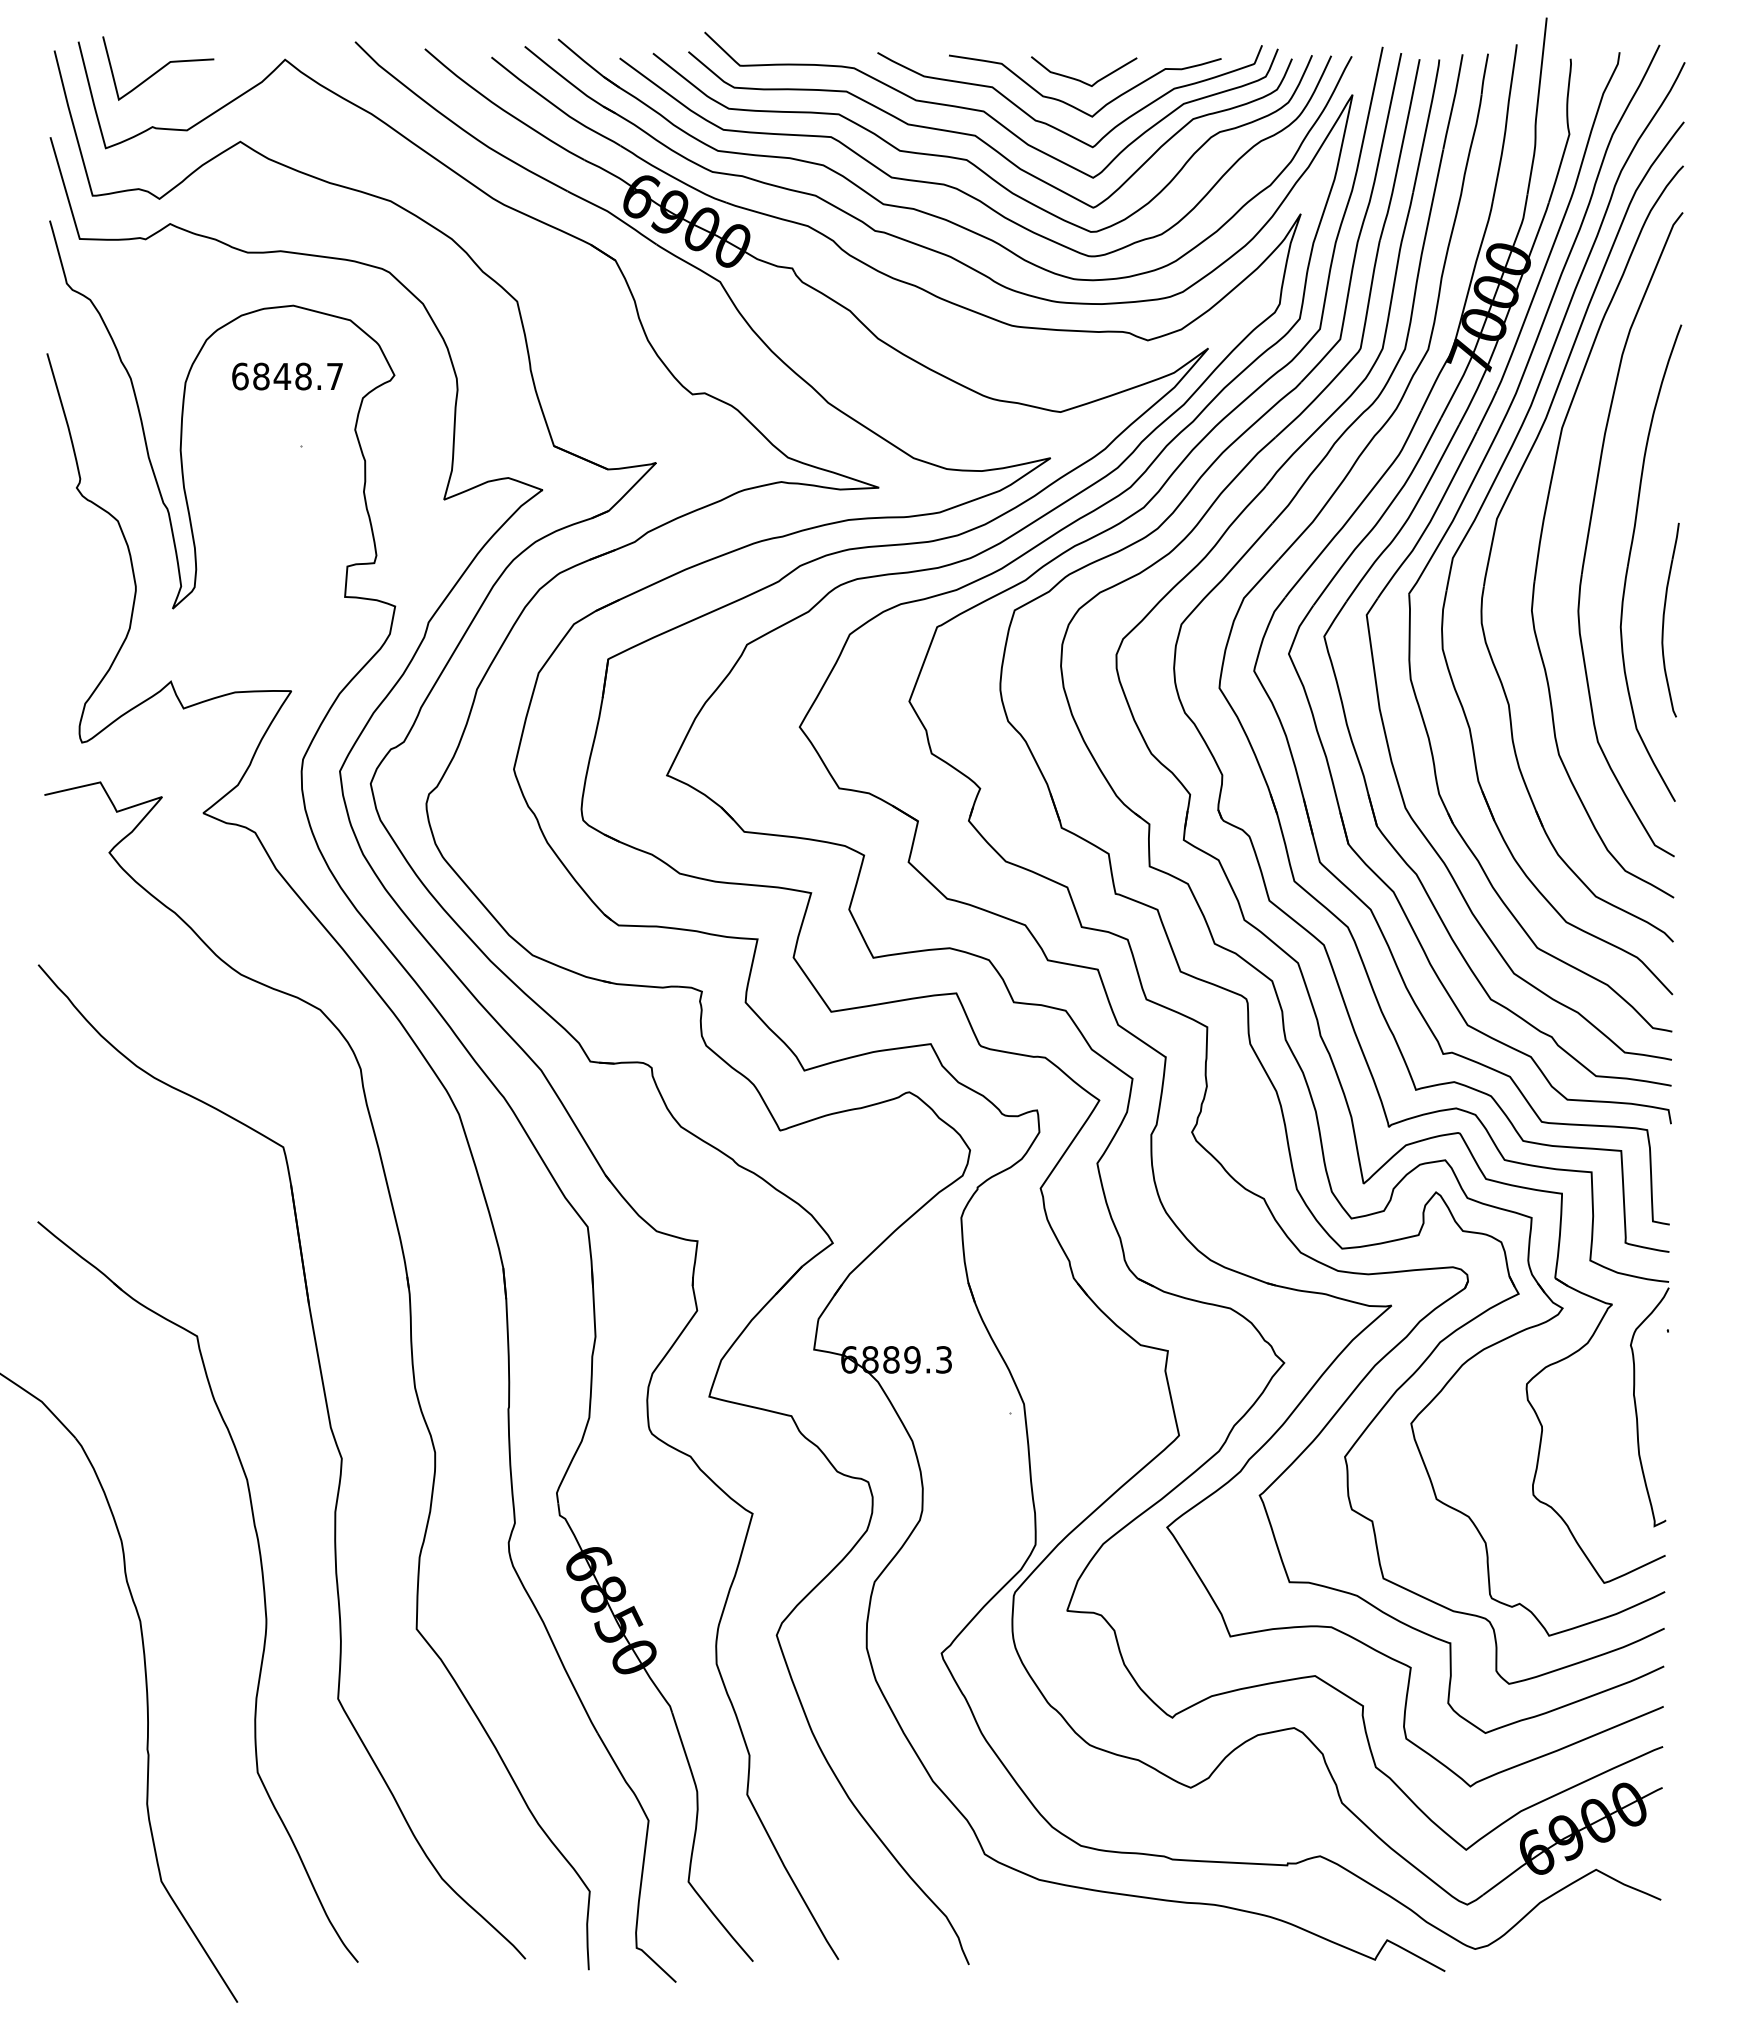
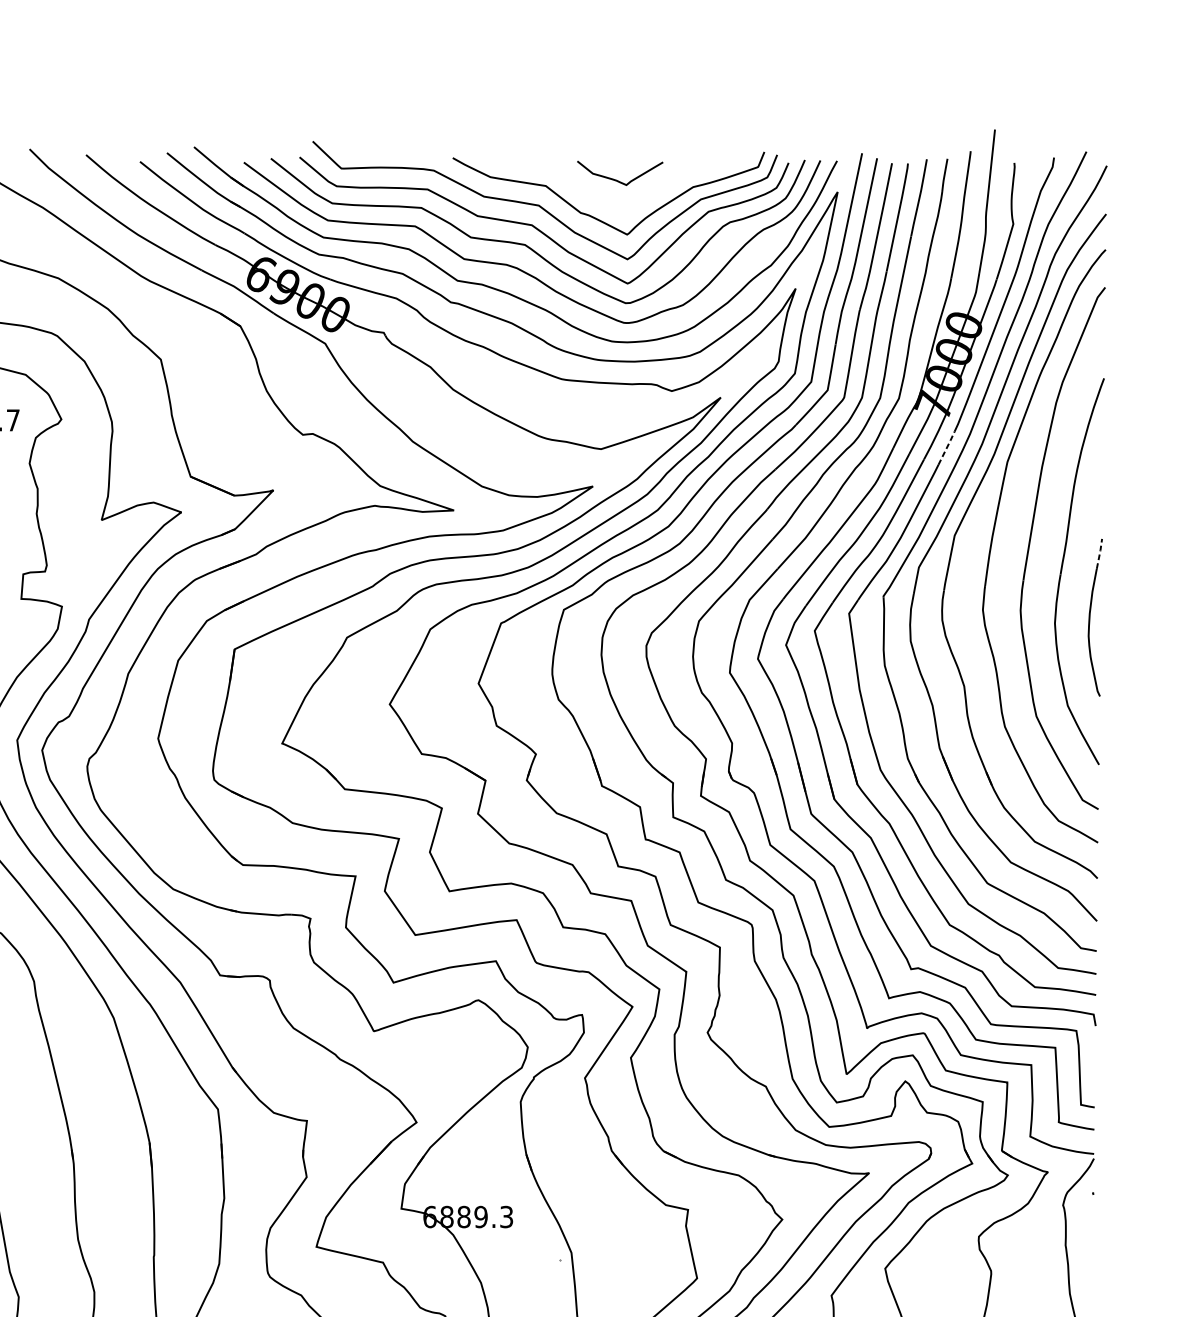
curve: (1074, 106) -> (612, 201), removed
line: (1487, 410) -> (946, 447), solid -> dashed
line: (1676, 540) -> (1100, 553), solid -> dashed

